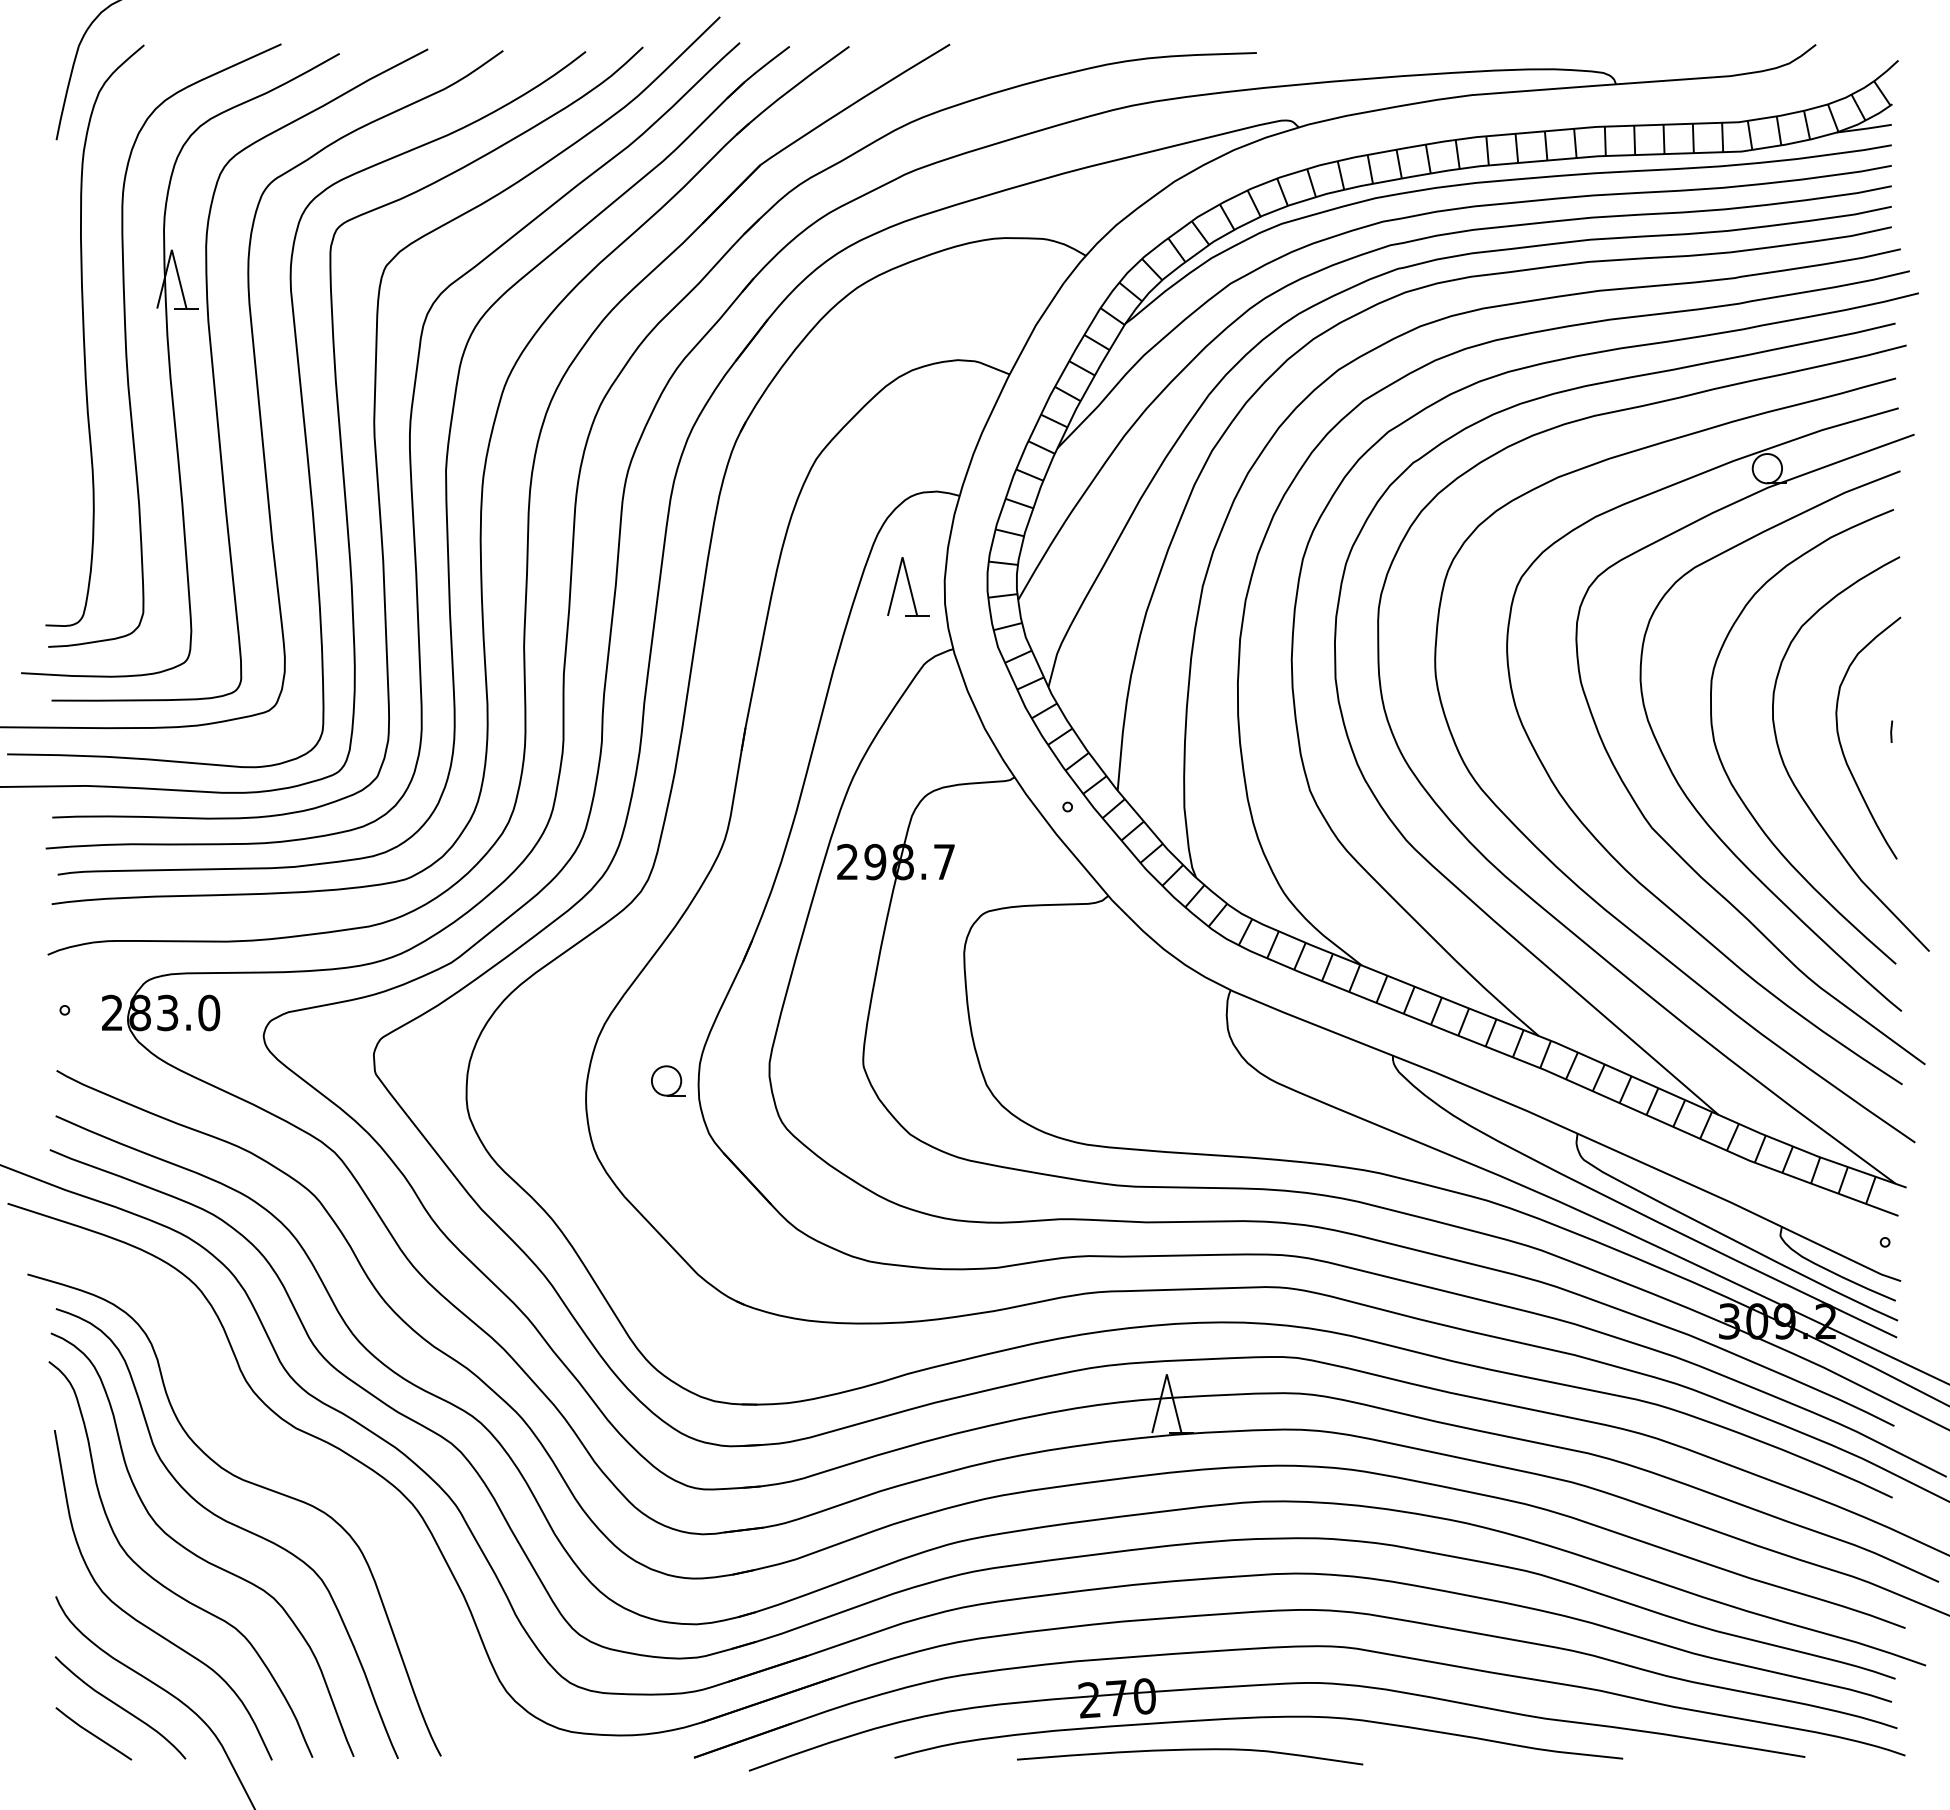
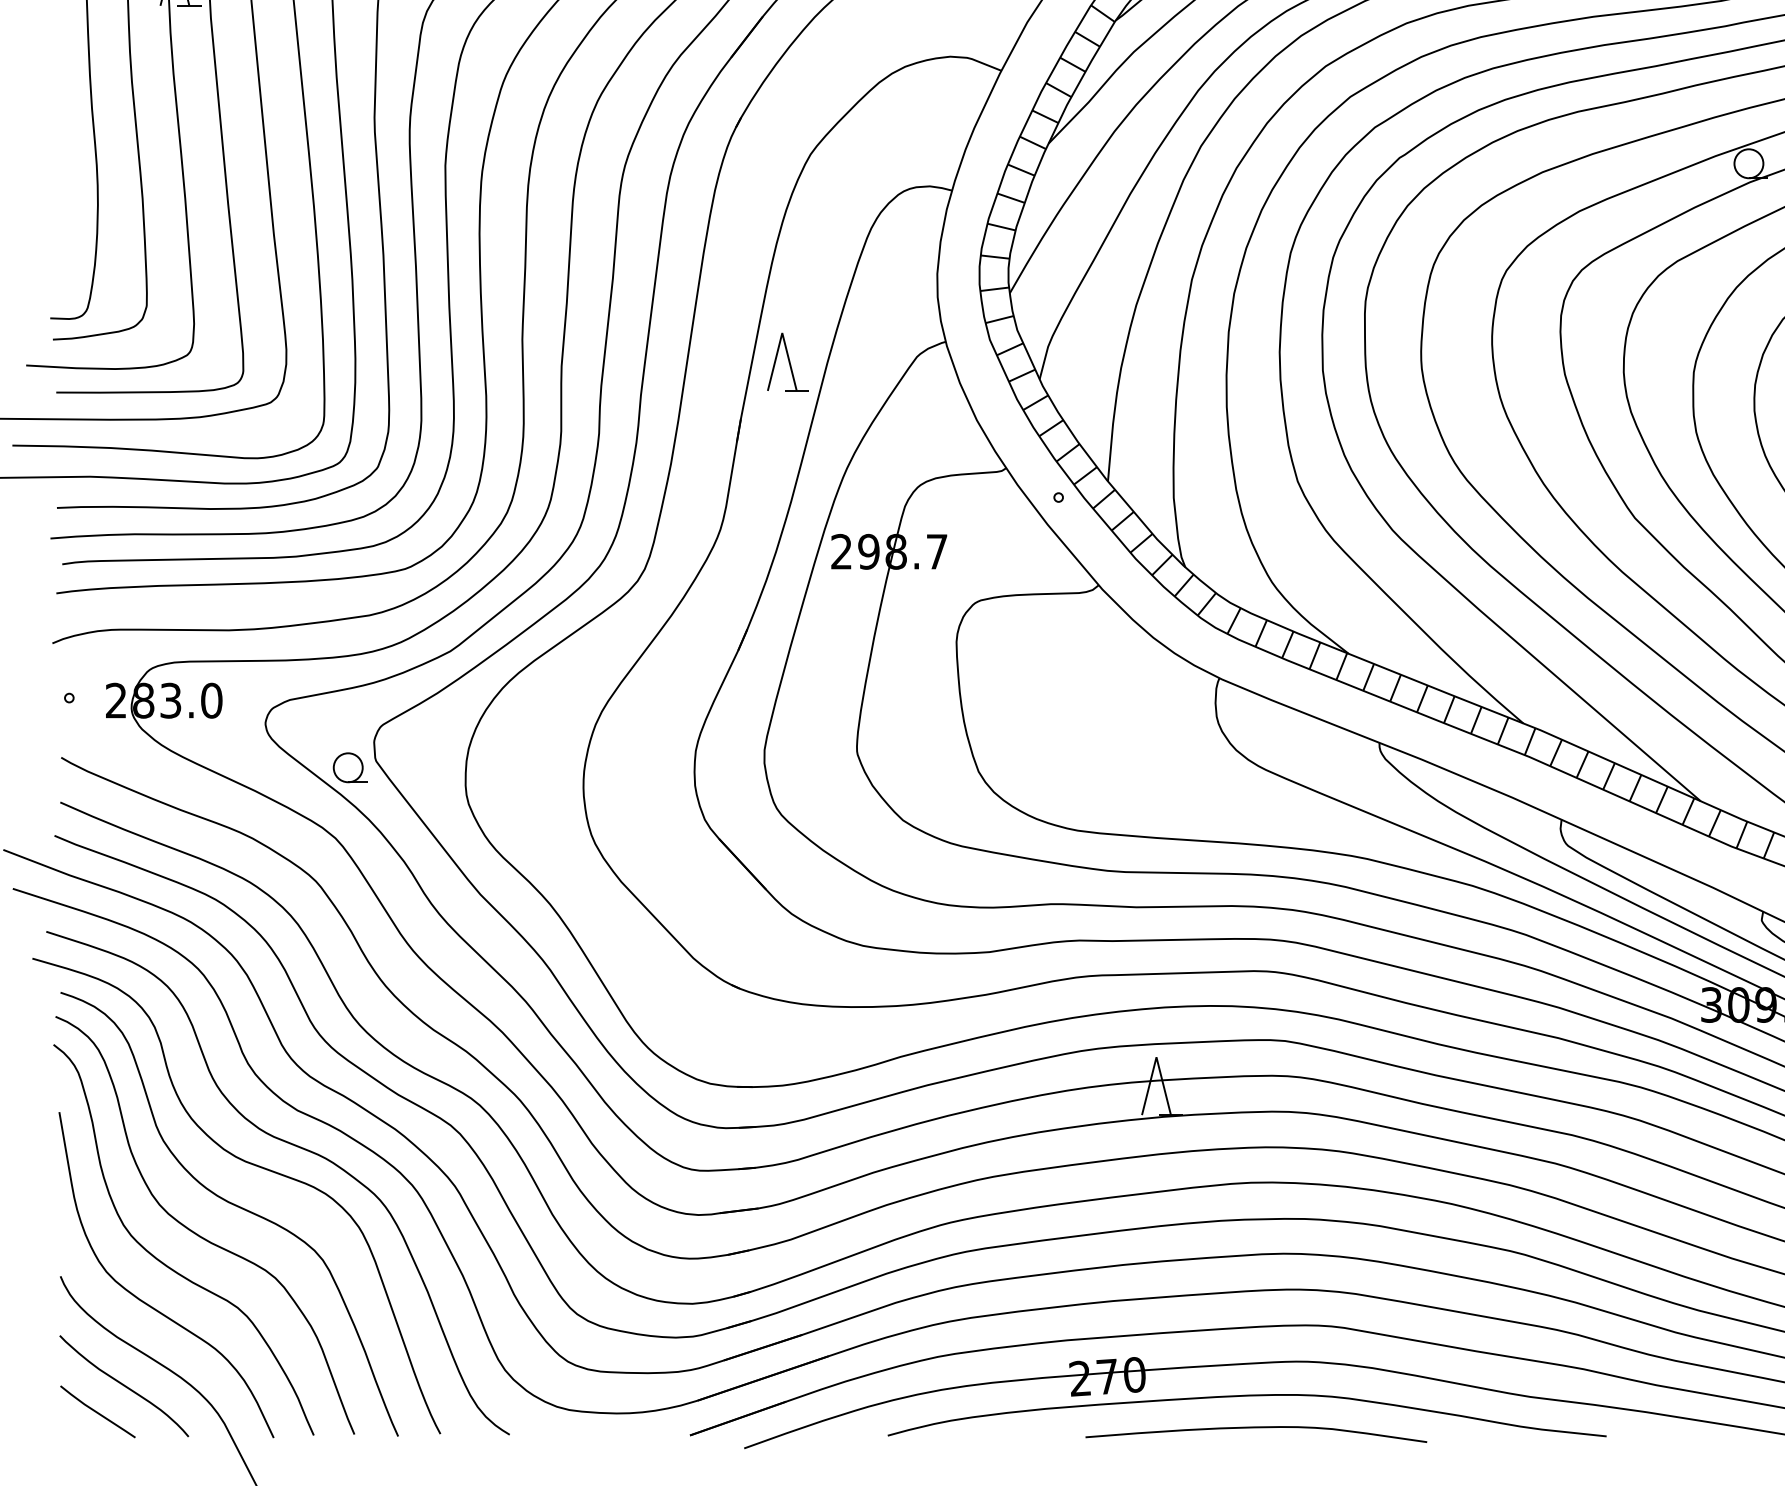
part: (908, 586) -> (788, 361), moved
part: (668, 1080) -> (350, 767), moved
curve: (292, 1464) -> (293, 1146), added
curve: (1190, 1750) -> (1256, 1428), moved

